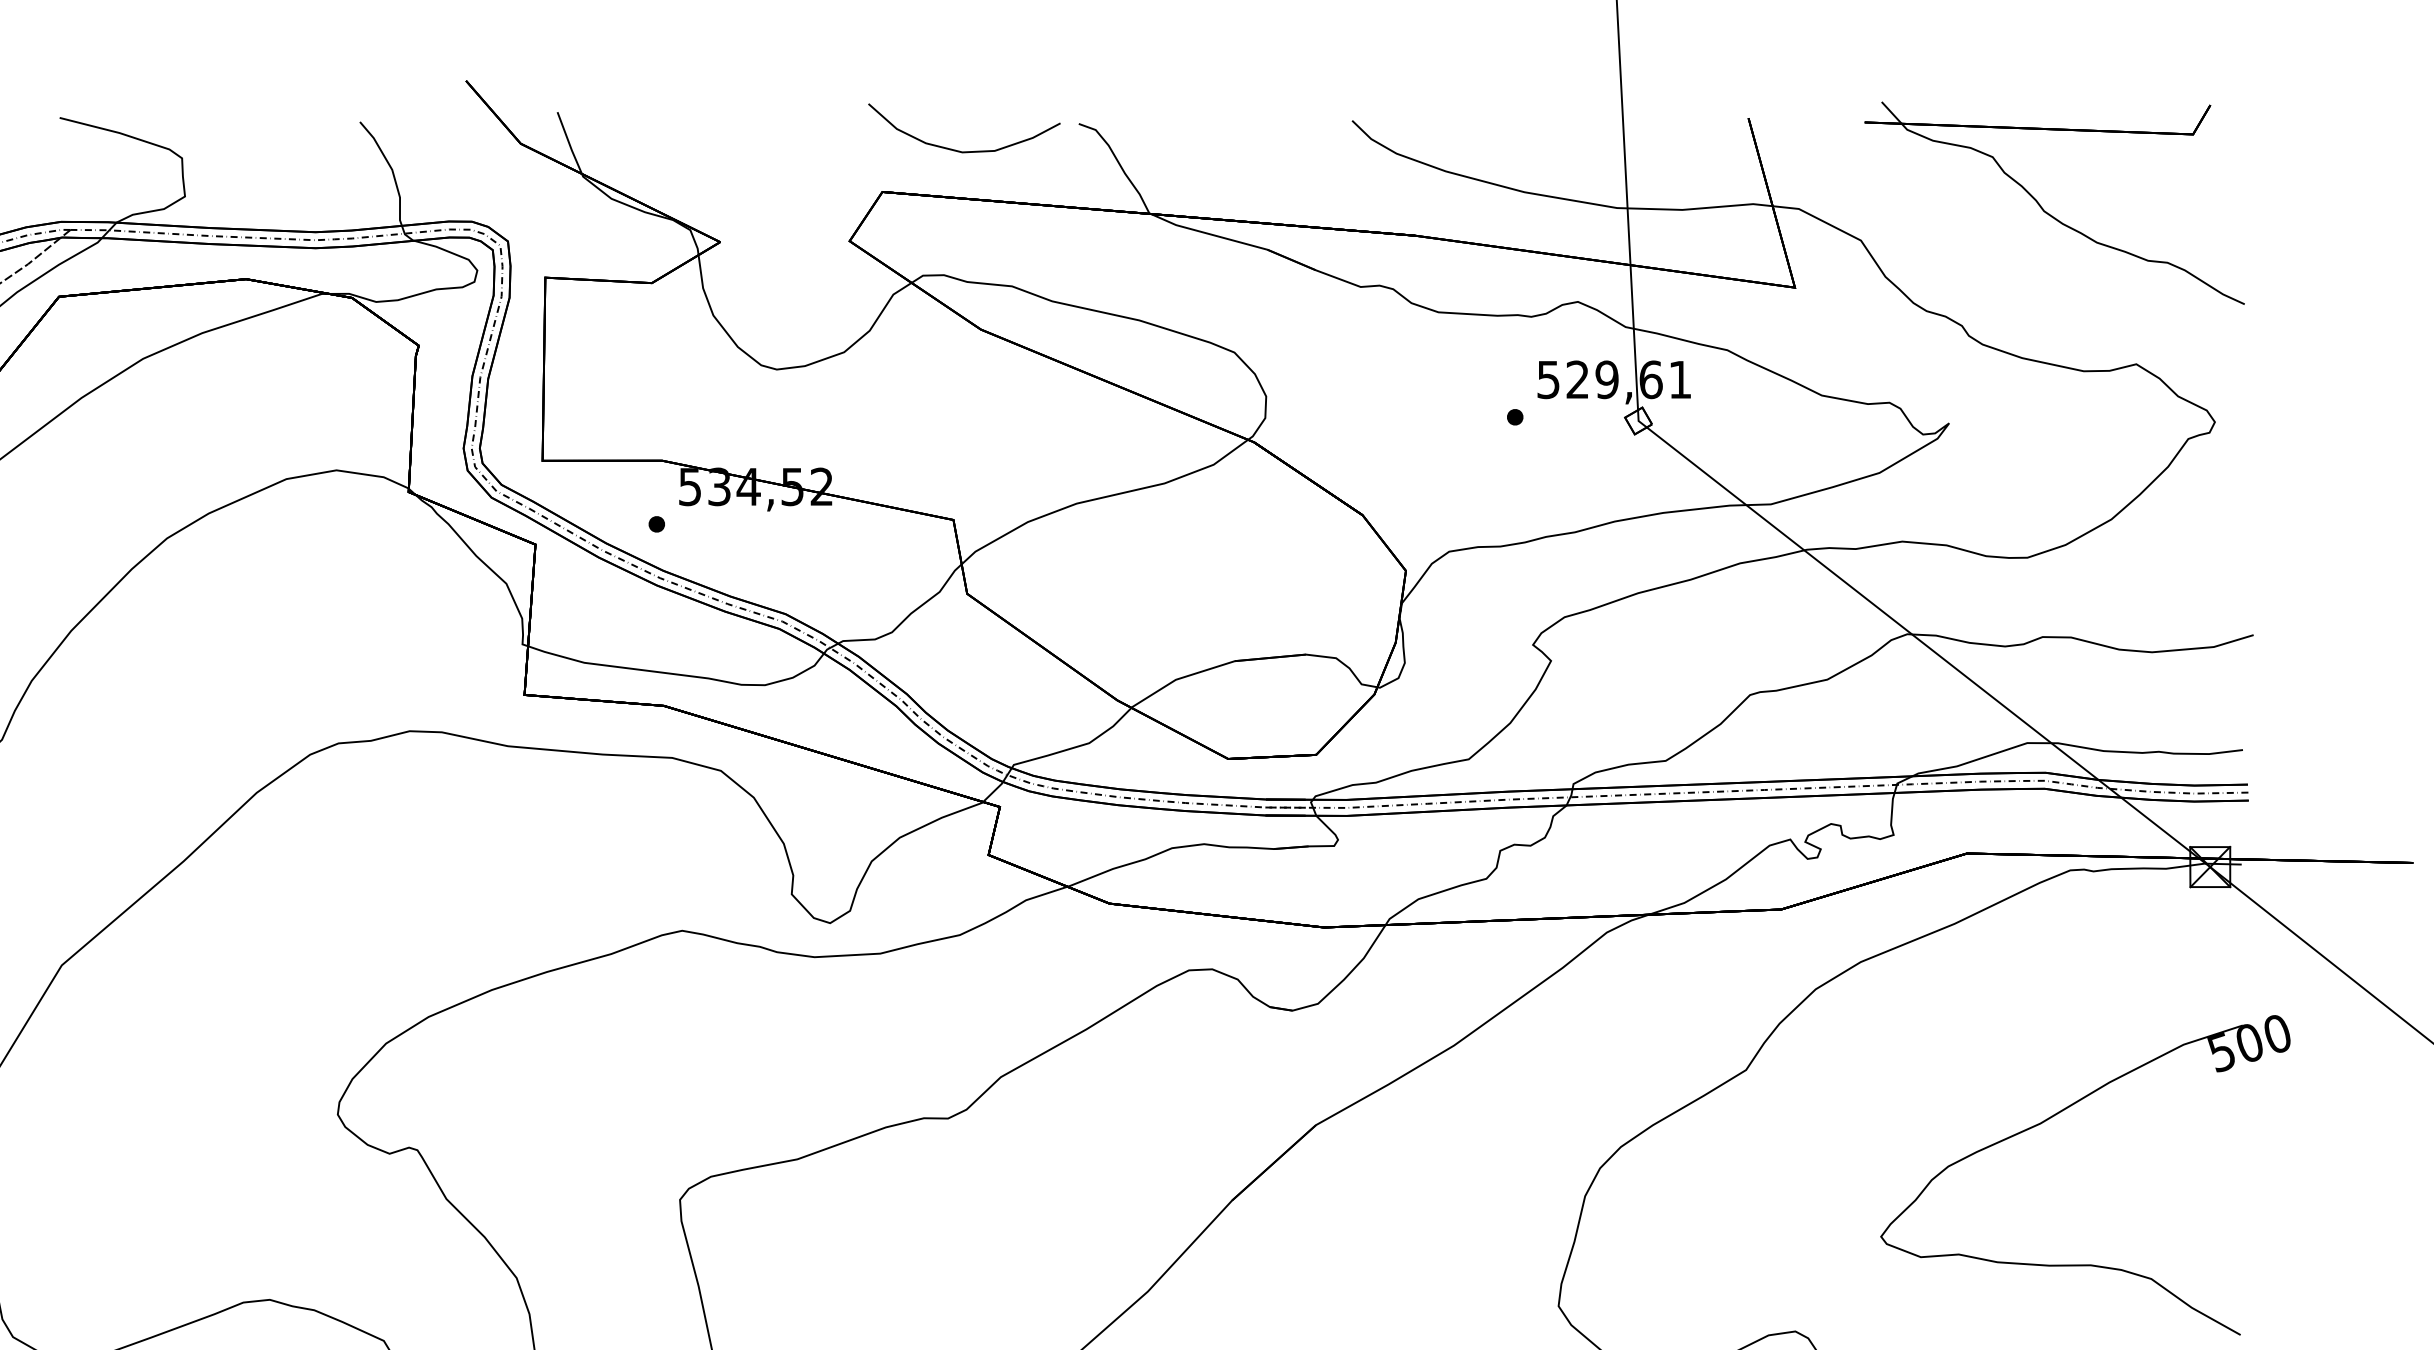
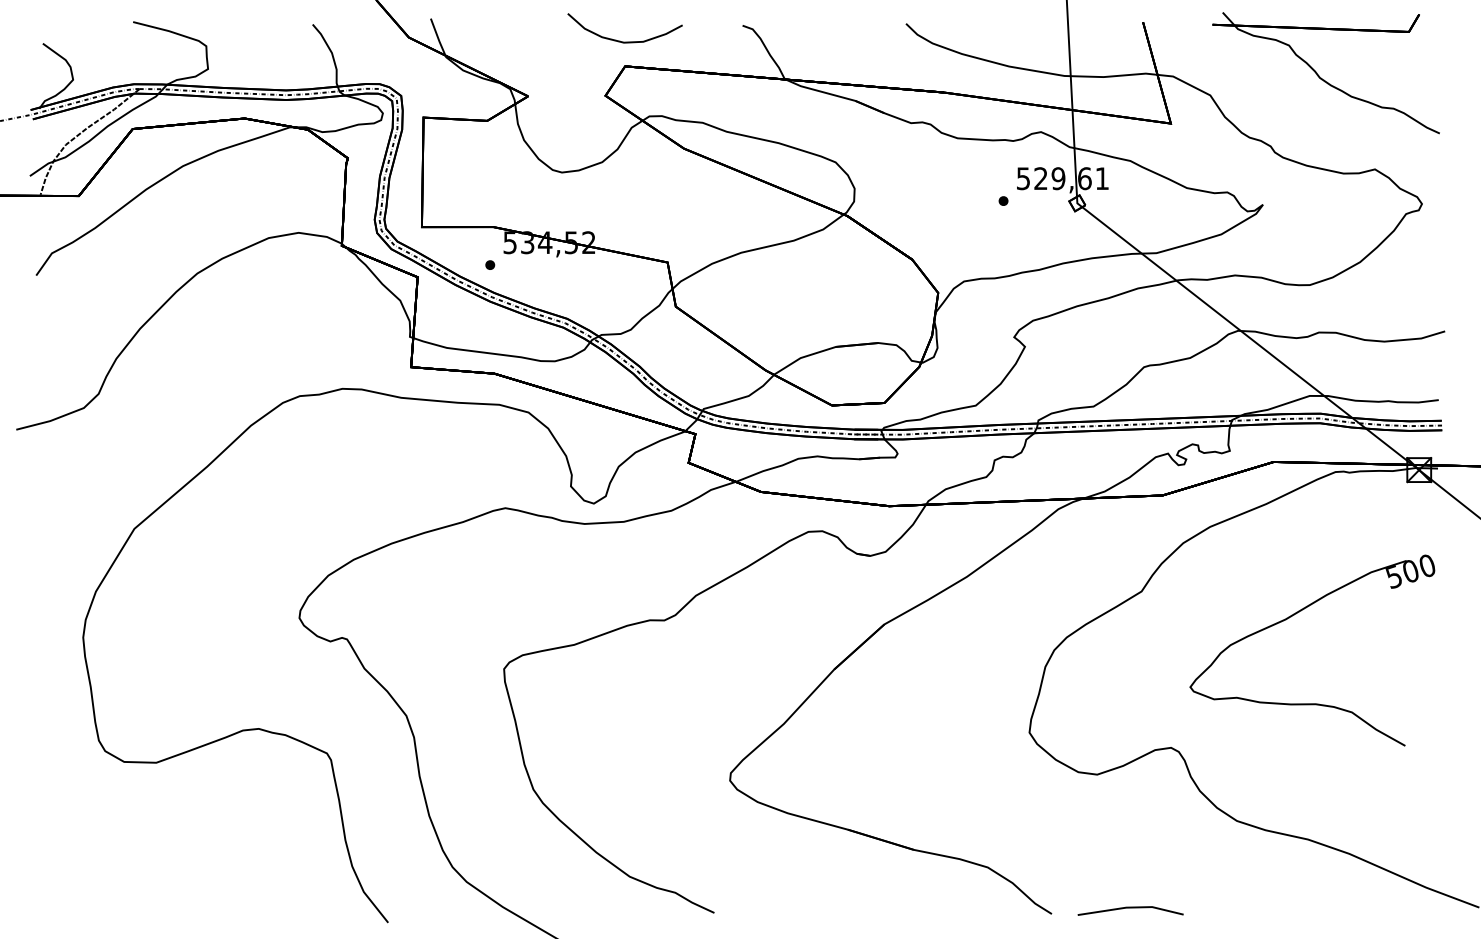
curve: (956, 148) -> (620, 40), moved
part: (2050, 1120) -> (1291, 617), moved

